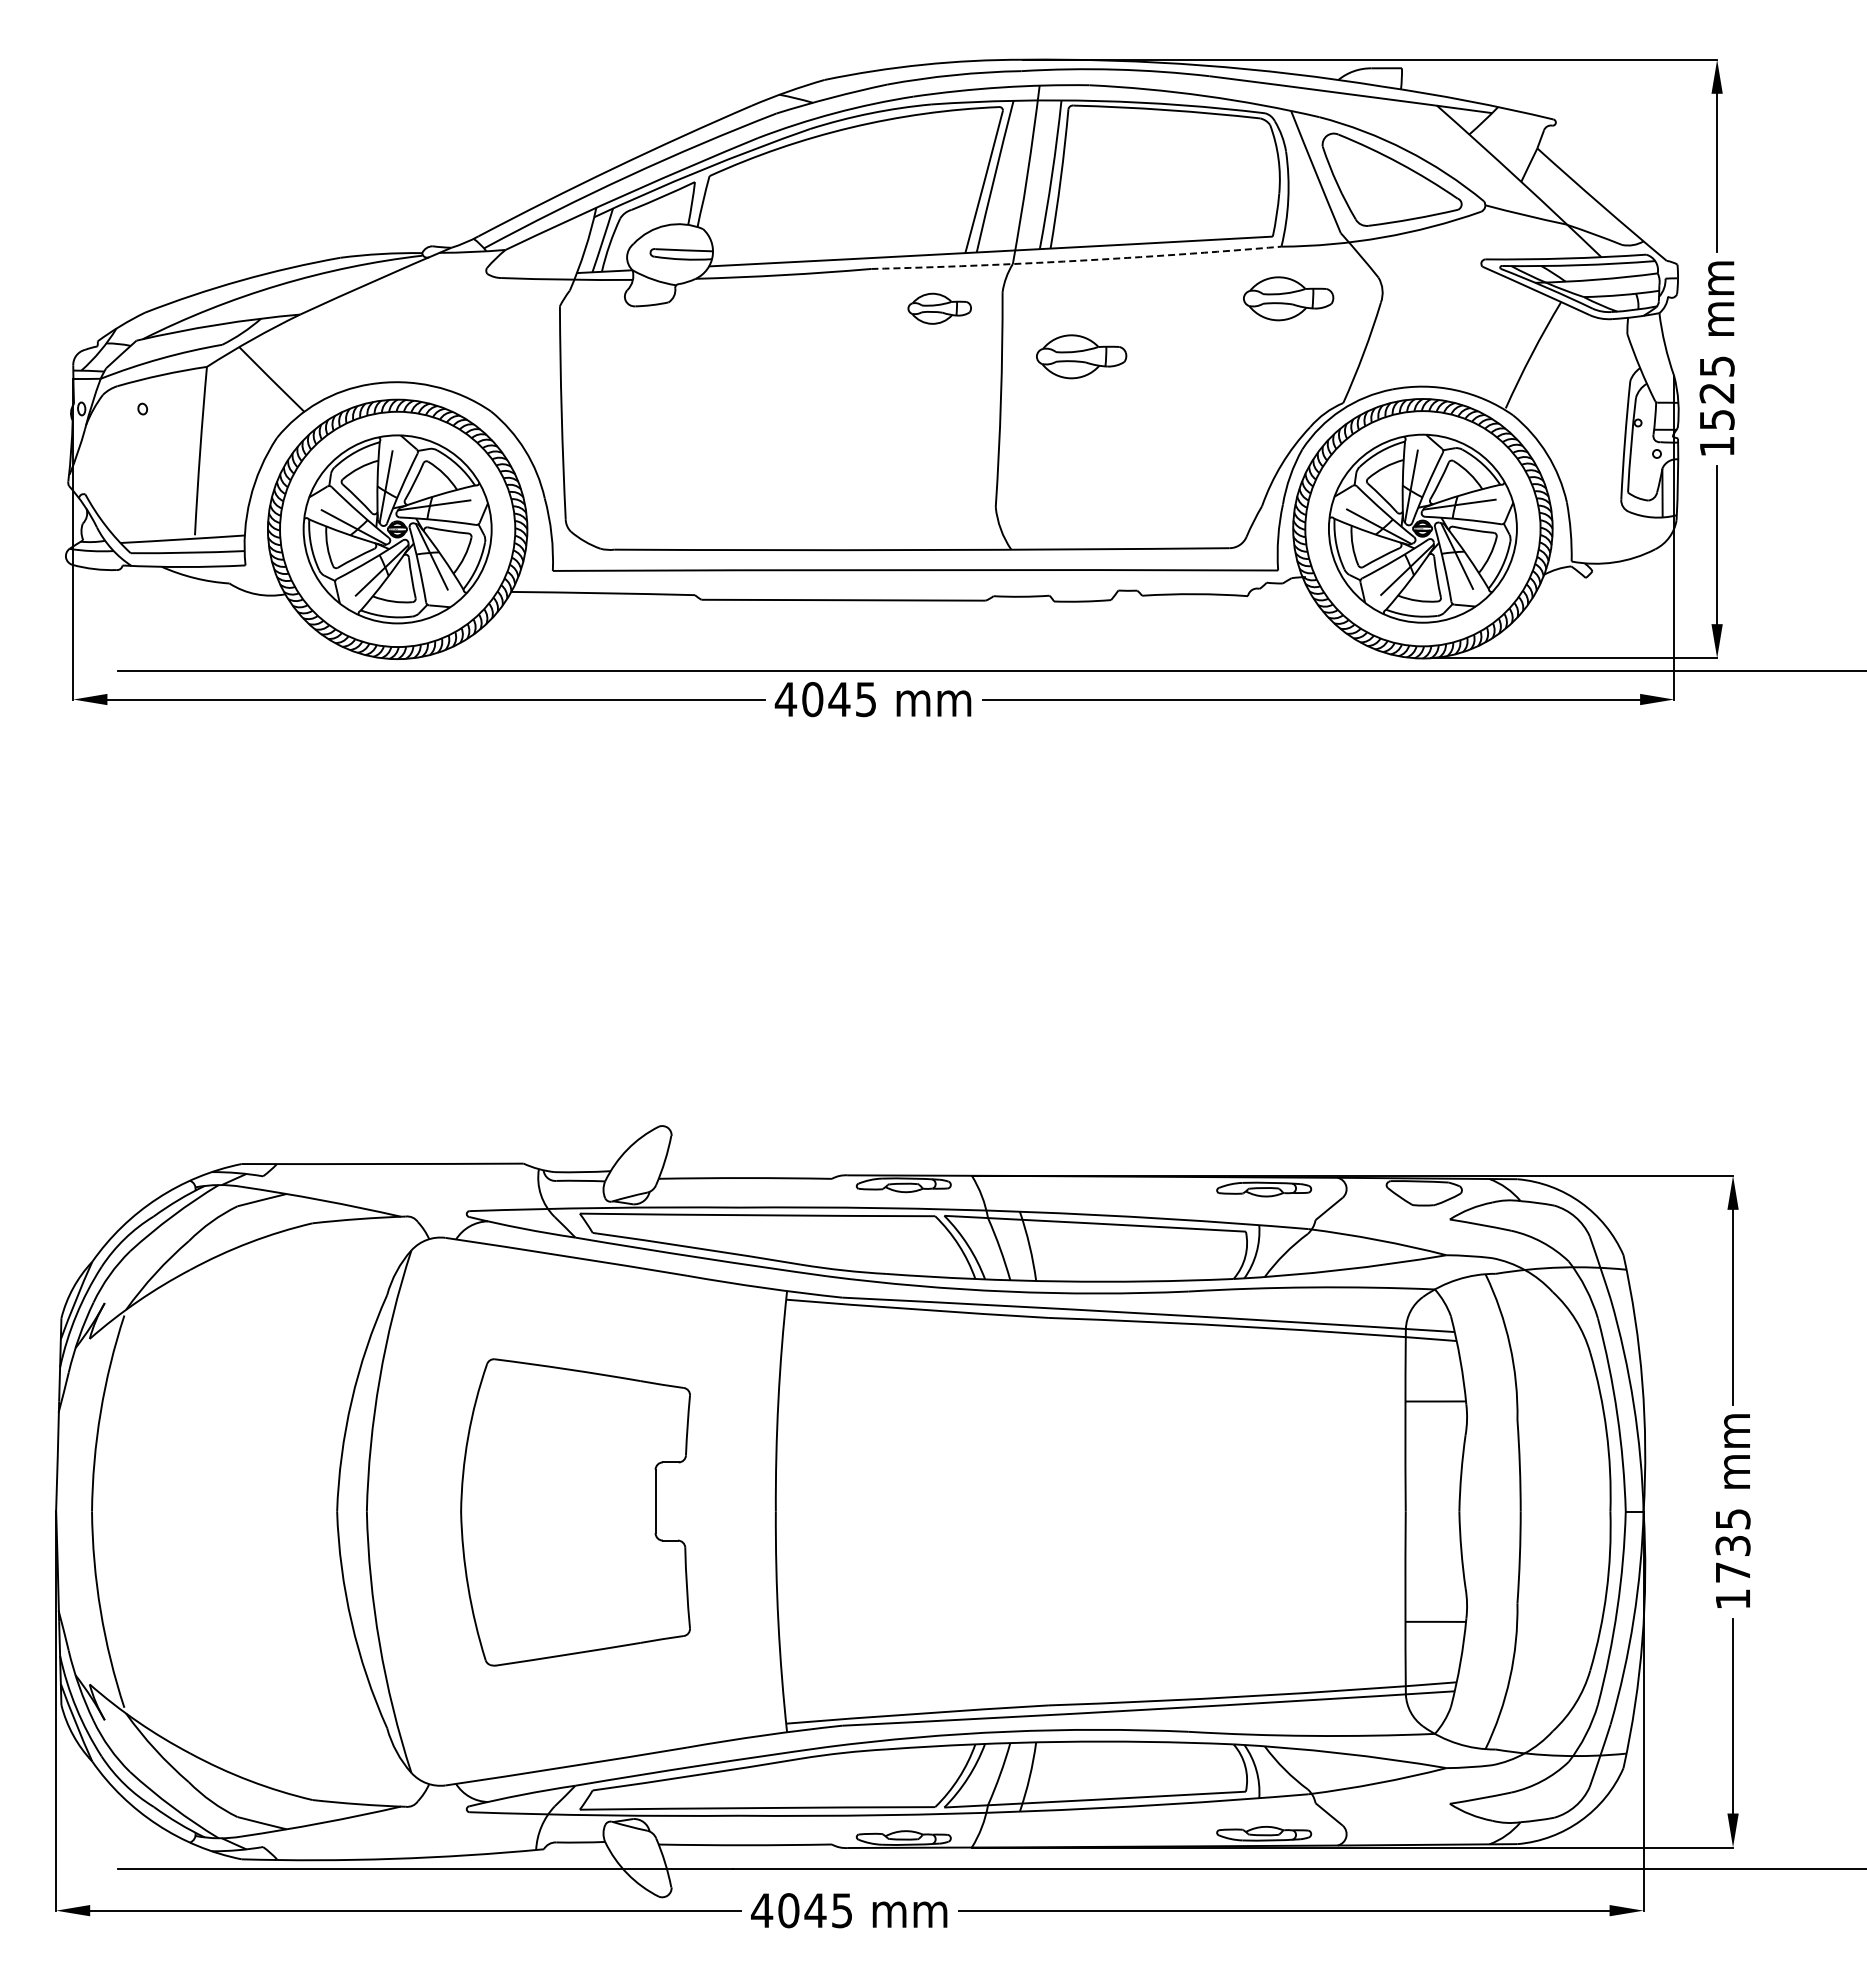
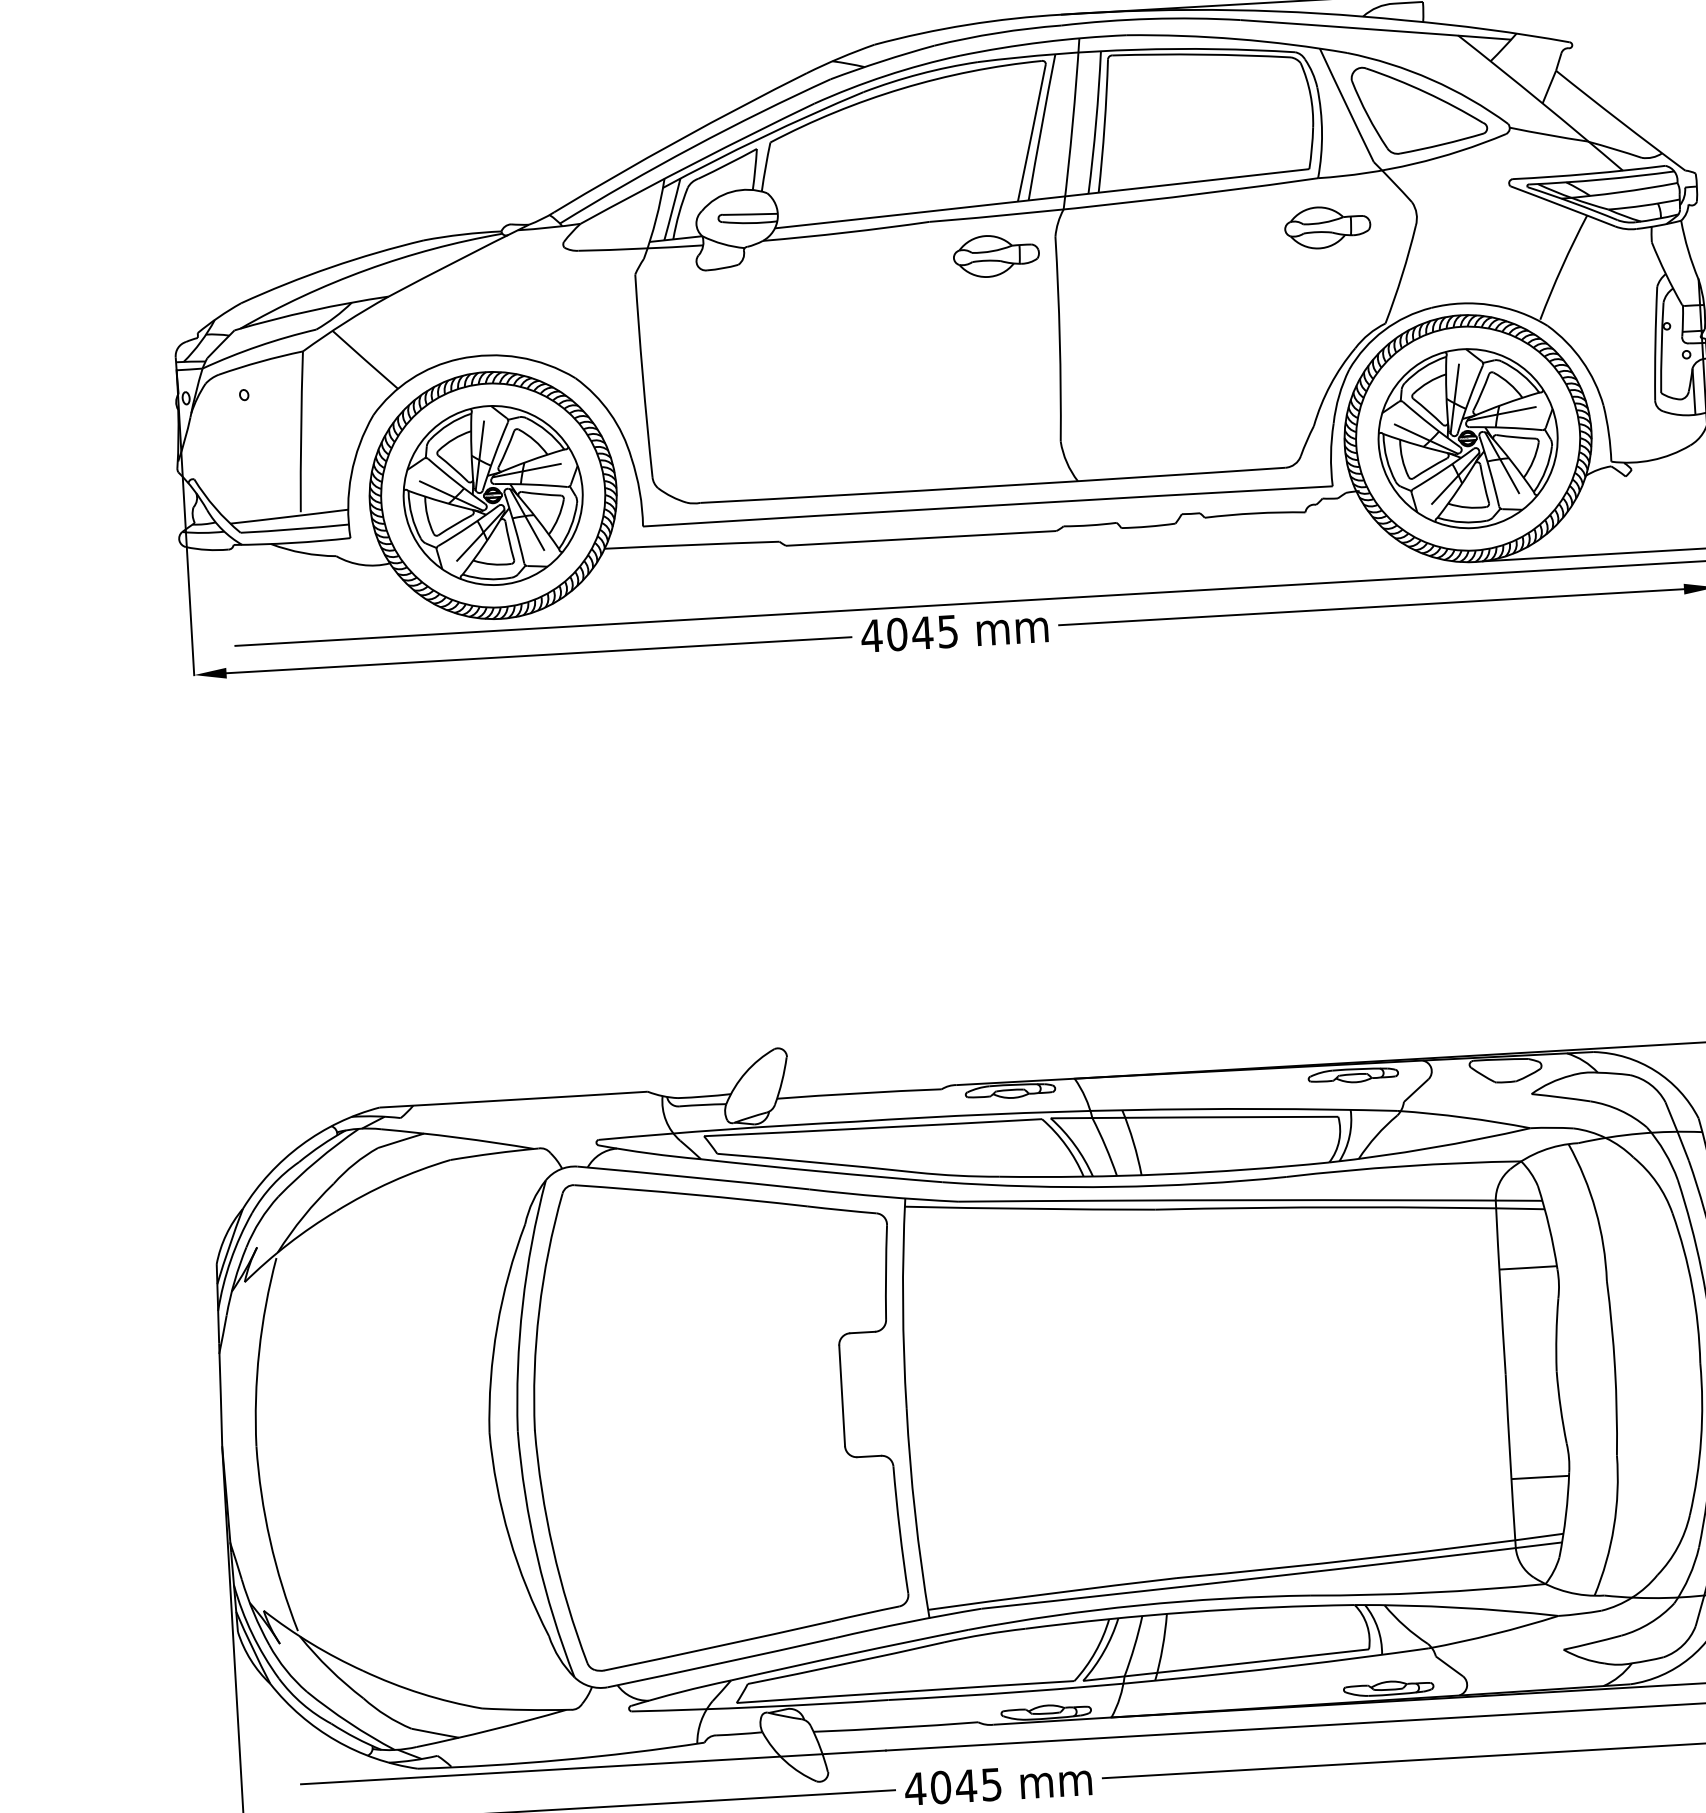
arc: (1076, 260) -> (1123, 202), dashed -> solid
part: (939, 308) -> (996, 255), size x1.43
part: (1081, 356) -> (1134, 293), removed
part: (575, 1512) -> (716, 1420), size x1.67

